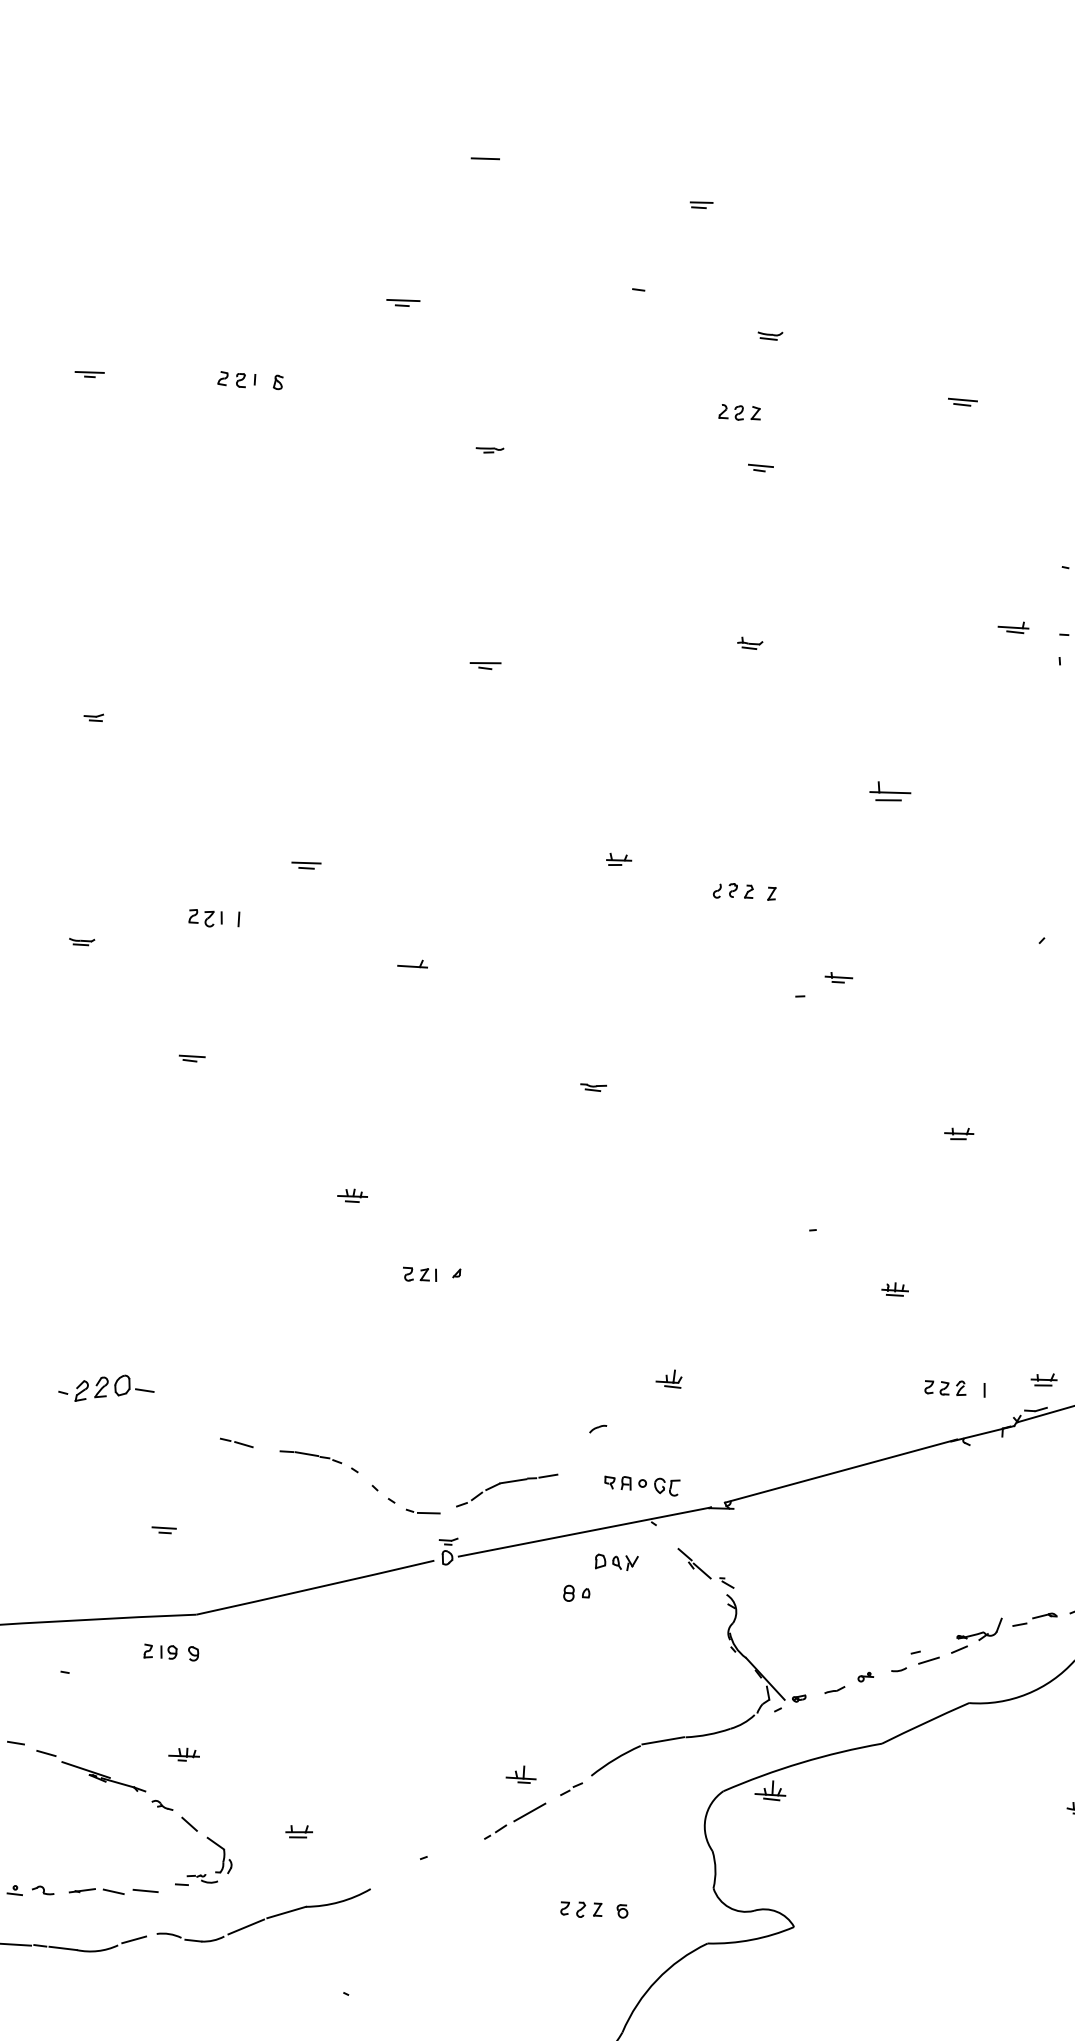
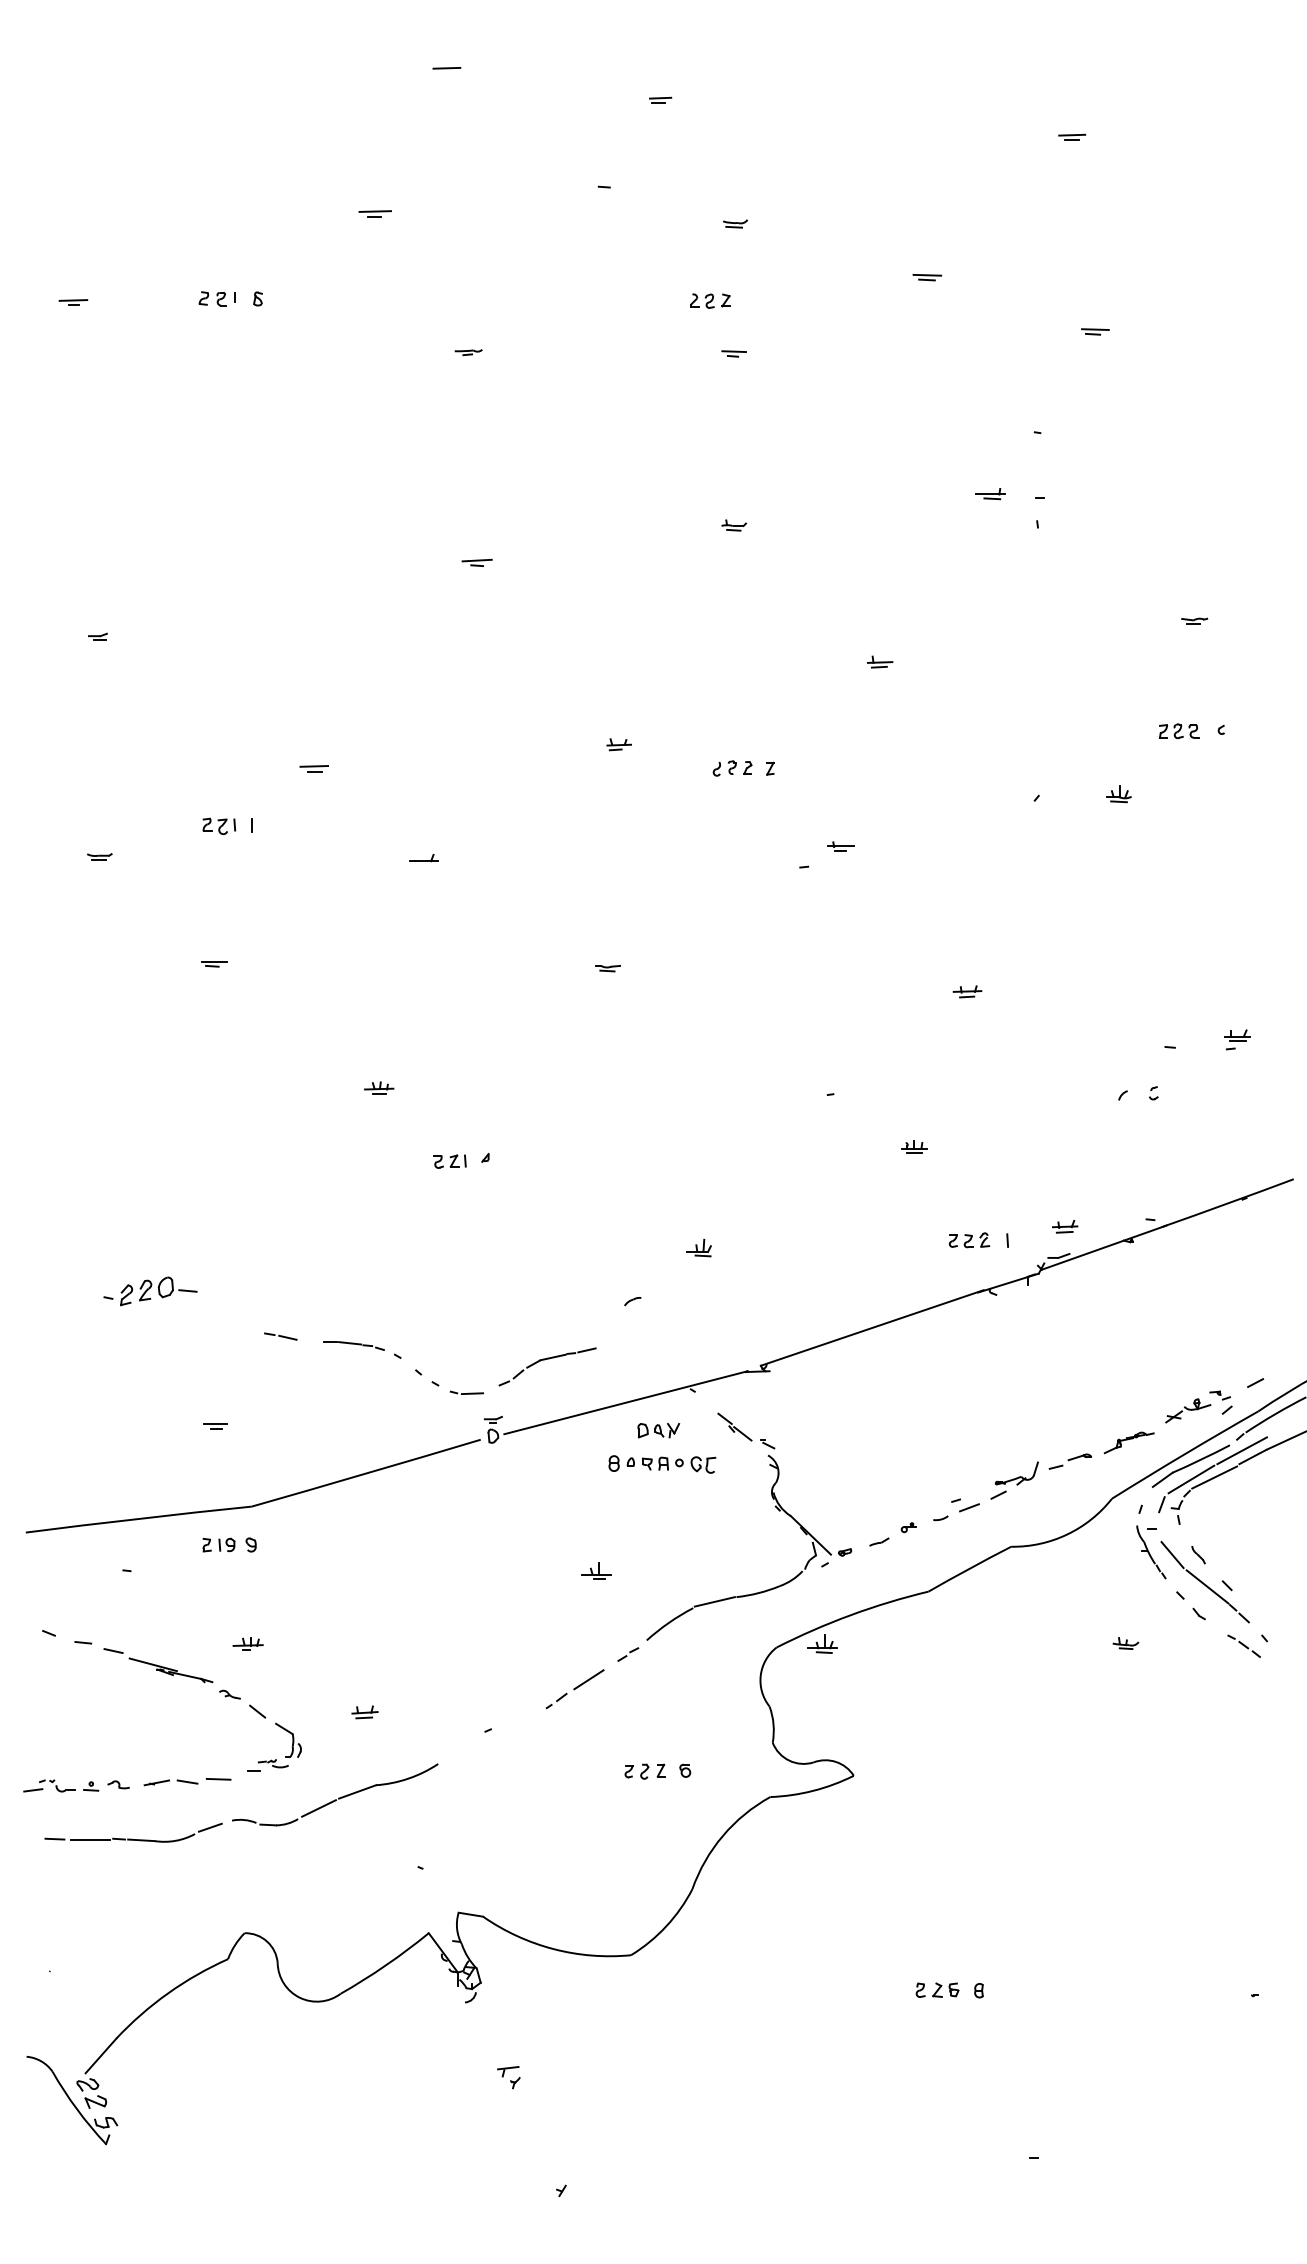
part: (890, 791) -> (880, 661), size x0.62
part: (642, 1485) -> (679, 1464), moved
part: (521, 1773) -> (596, 1570), moved

